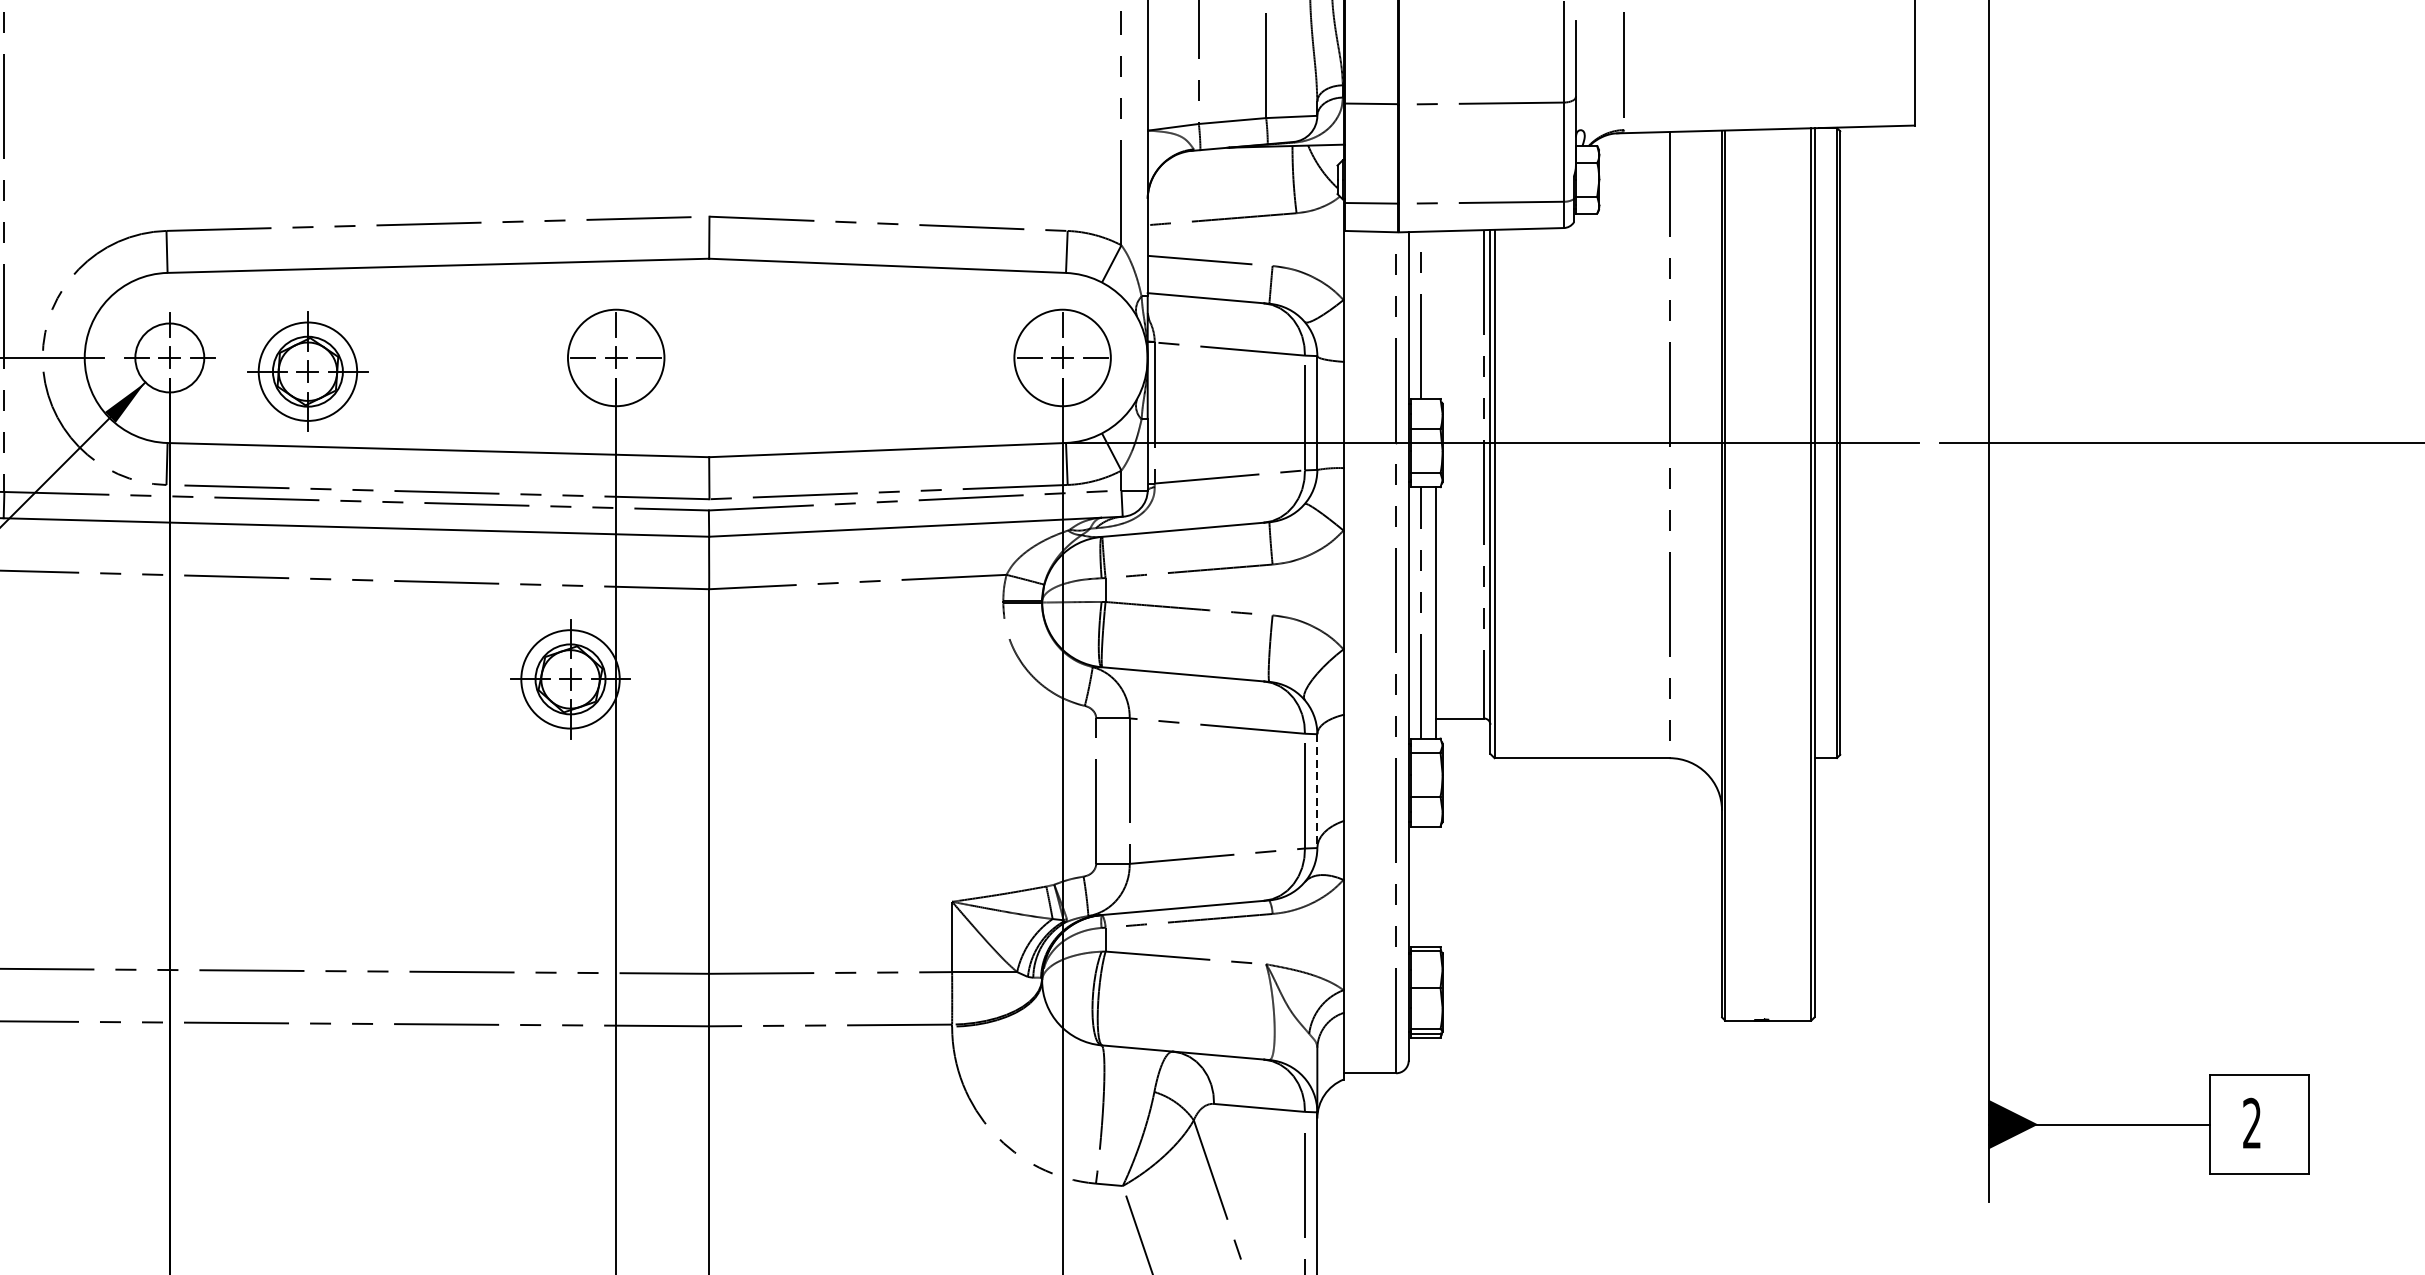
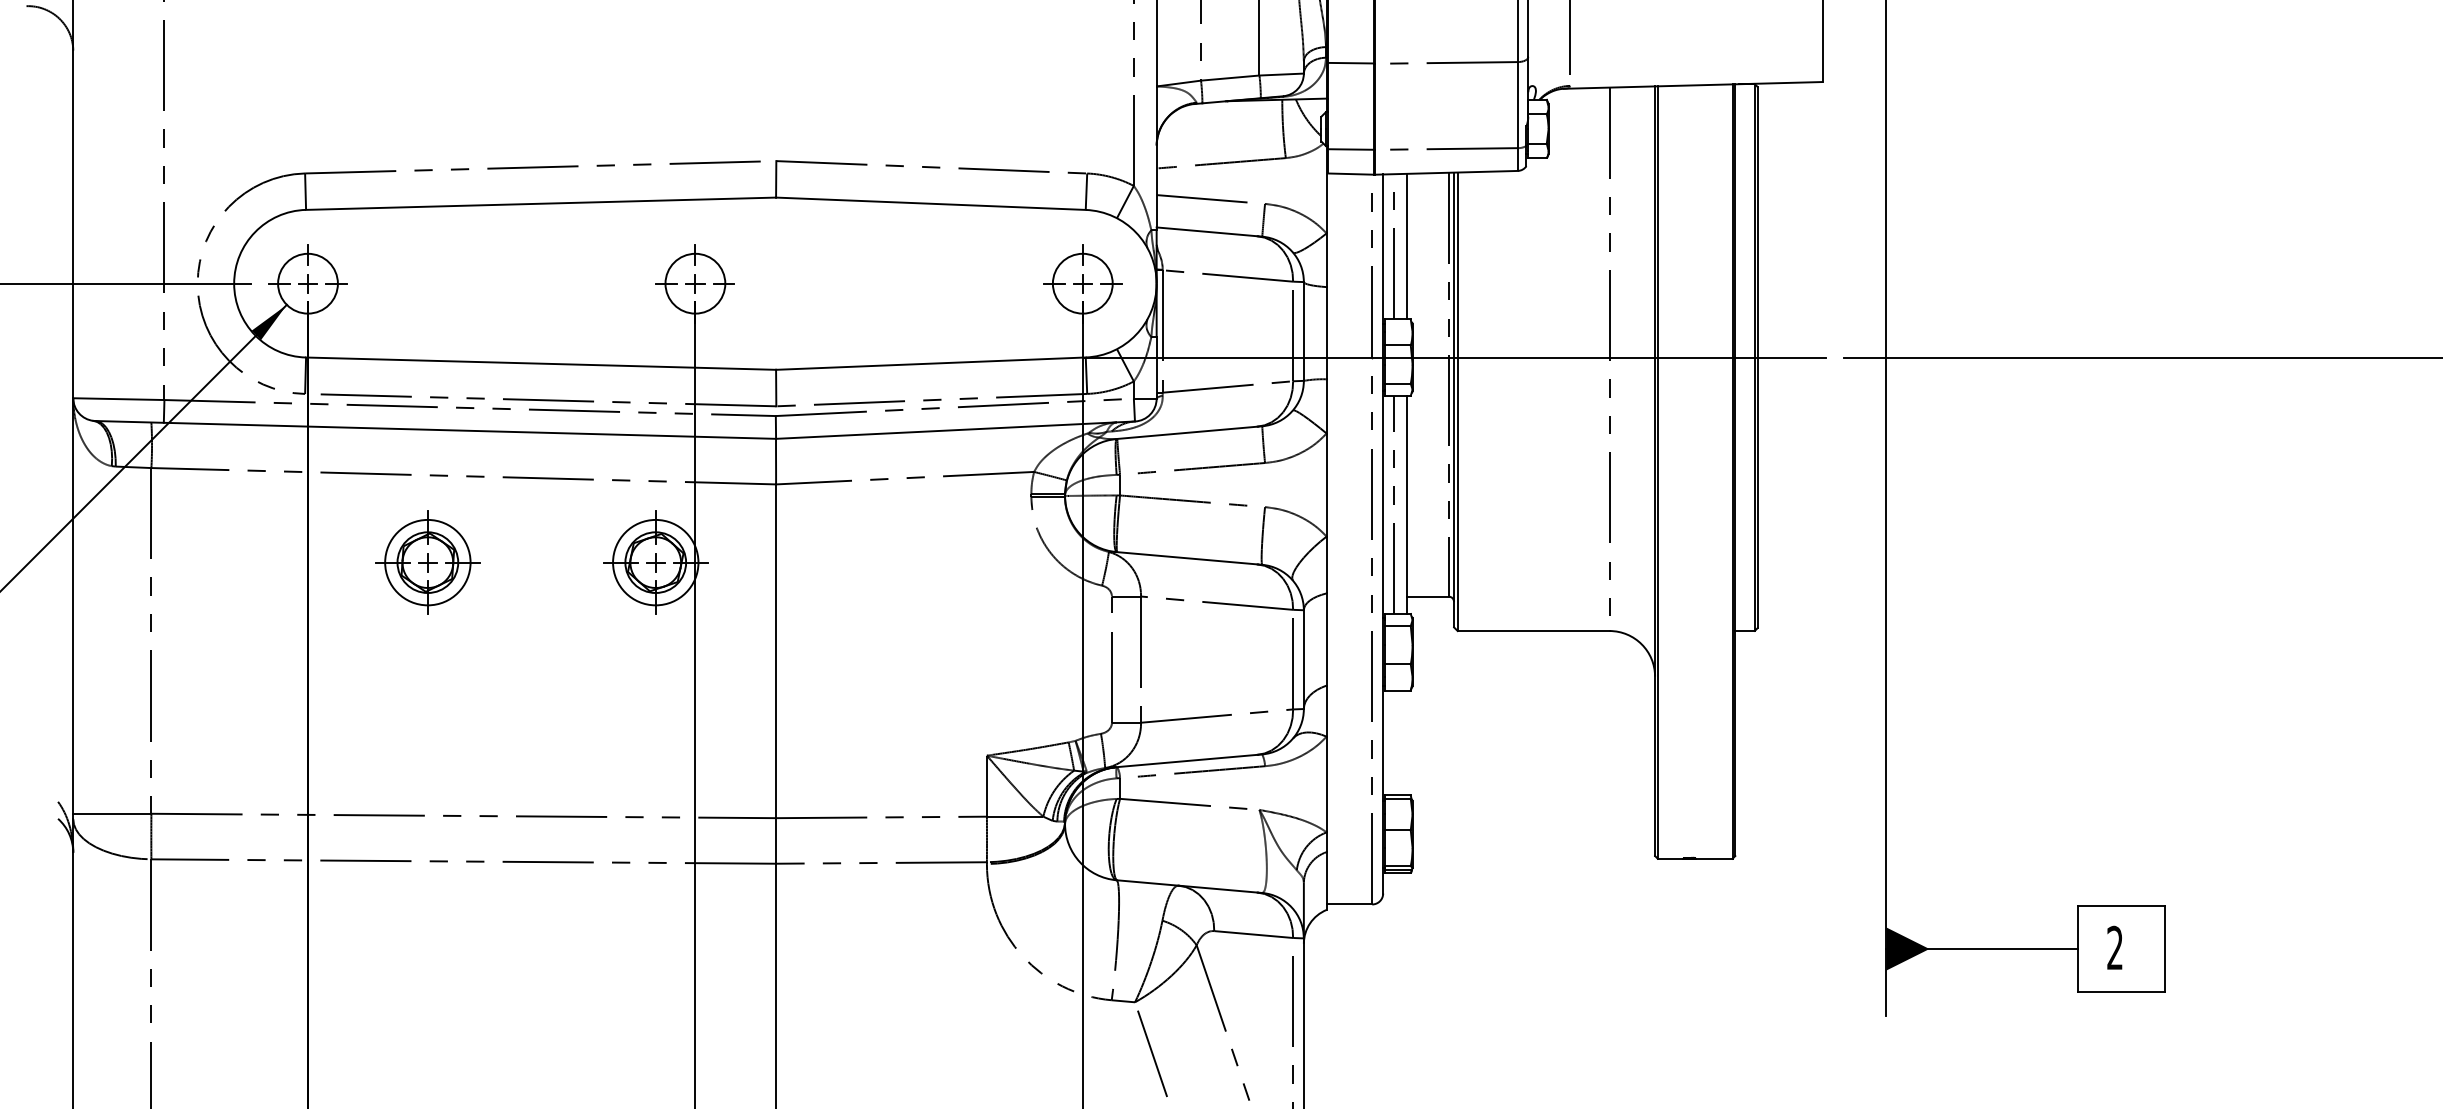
line: (1435, 315) -> (1406, 246), added
circle: (616, 357) -> (695, 283), size x0.71
circle: (1062, 357) -> (1082, 283), size x0.71
part: (307, 371) -> (427, 562), moved
line: (1316, 792) -> (1303, 660), dashed -> solid

